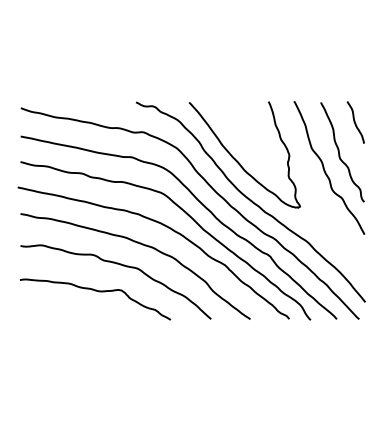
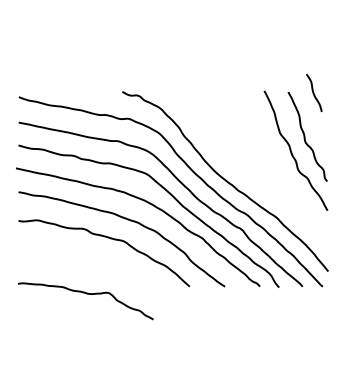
curve: (355, 122) -> (314, 92), moved
curve: (237, 160) -> (213, 144), removed
curve: (98, 292) -> (88, 295), moved

